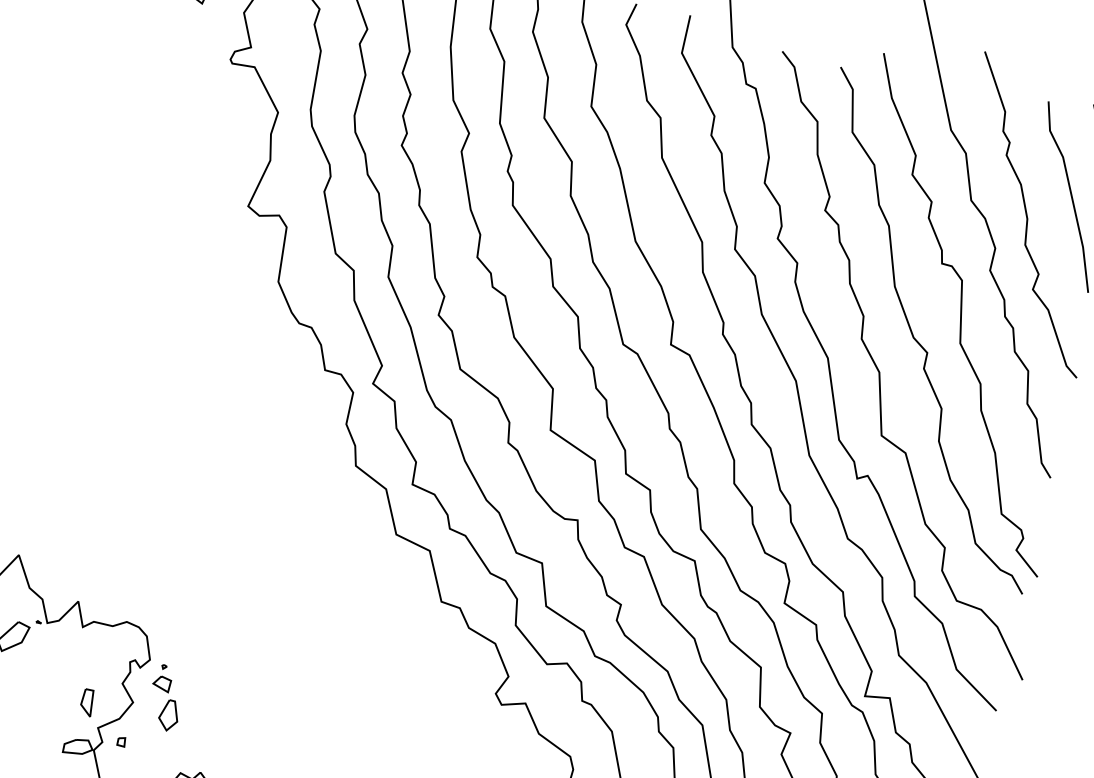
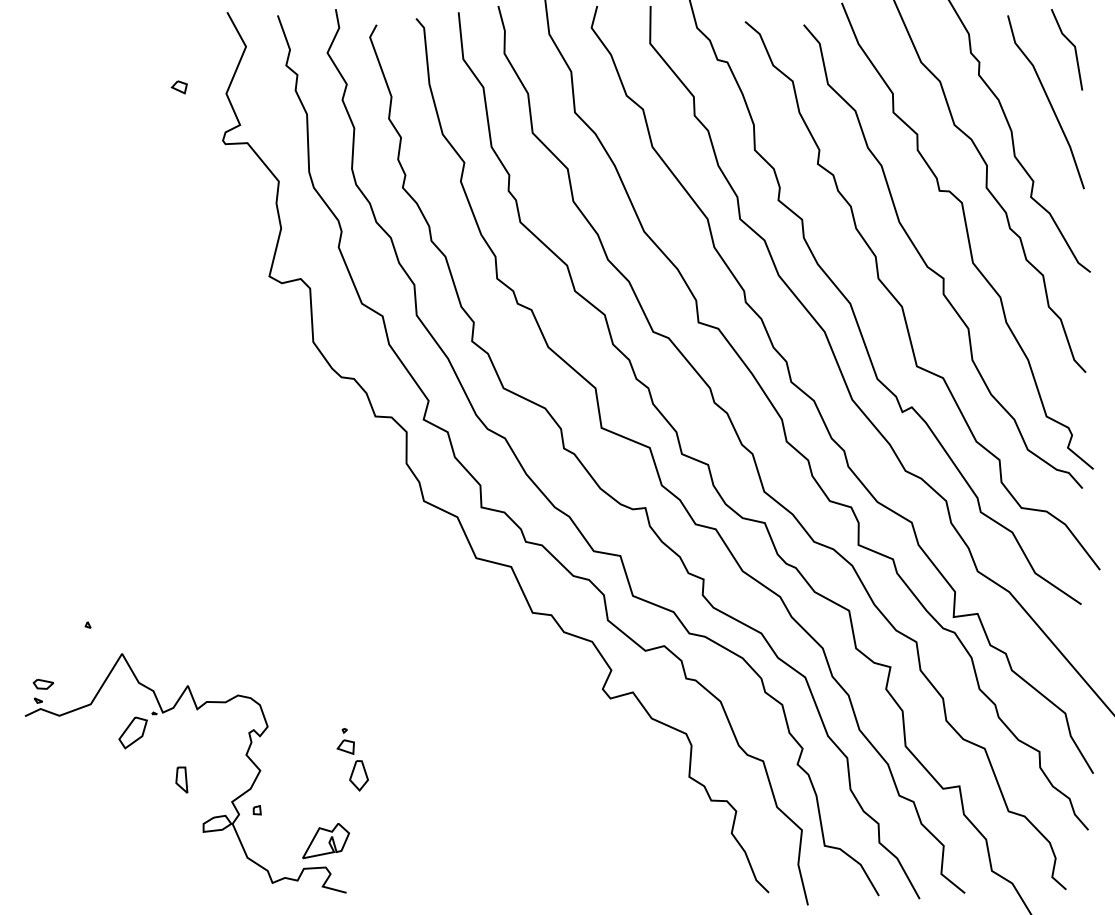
part: (165, 697) -> (352, 759), moved
part: (87, 702) -> (181, 779), moved

